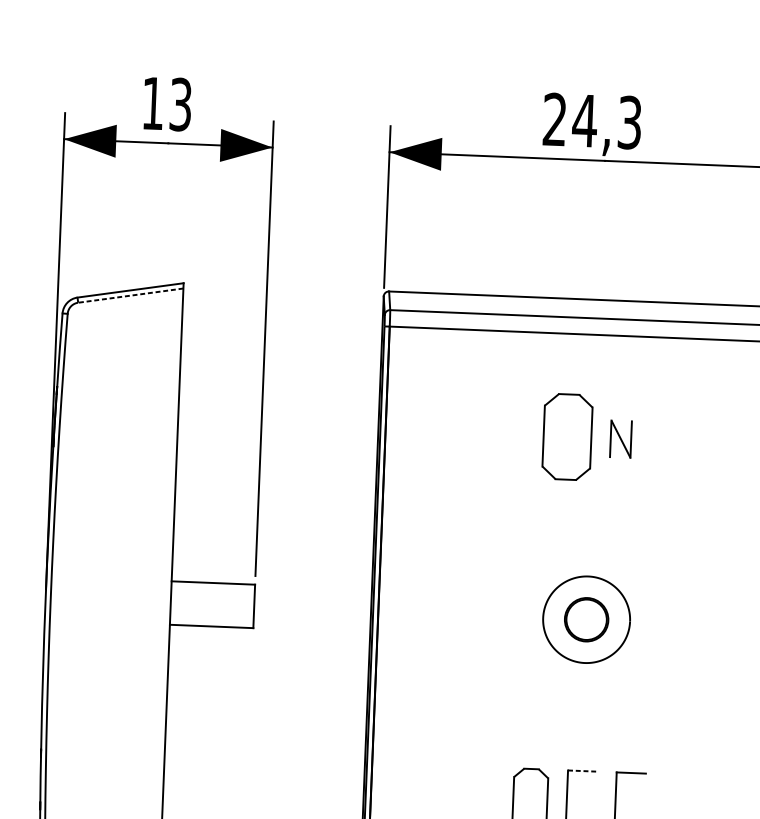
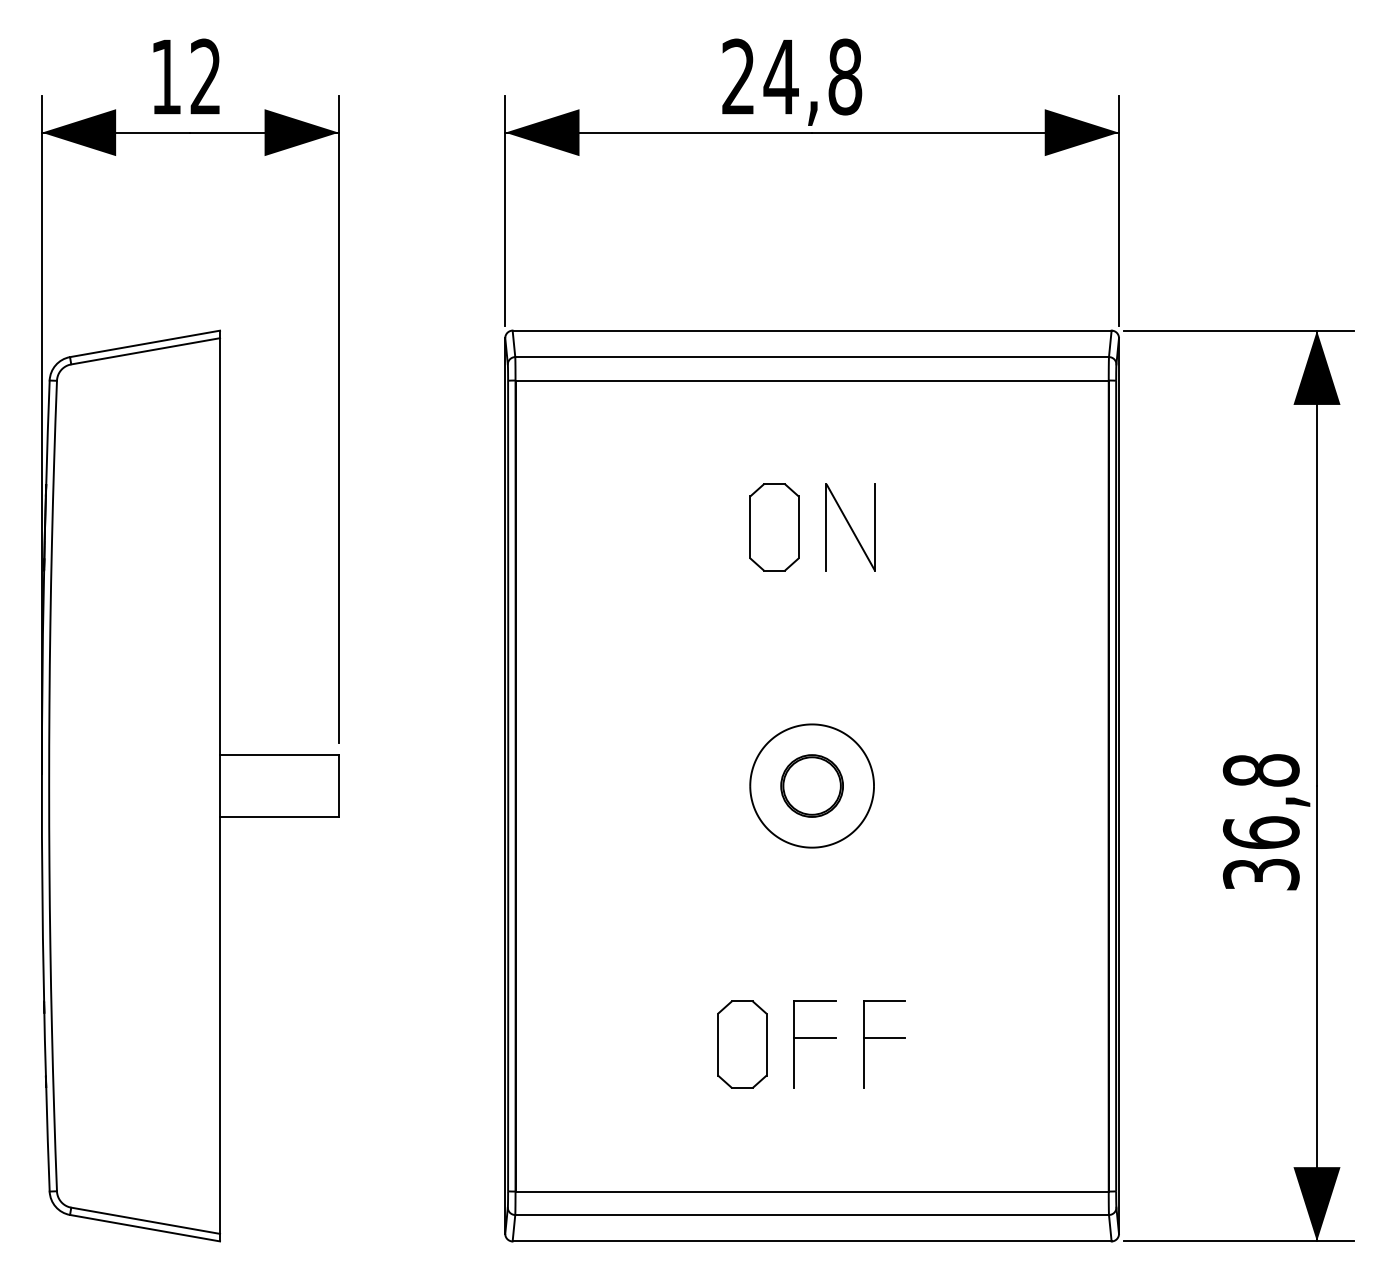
text: (180, 104) -> (205, 76), 13 -> 12
text: (630, 122) -> (845, 76), 24,3 -> 24,8
line: (130, 295) -> (145, 351), dashed -> solid
part: (567, 437) -> (774, 527), size x0.71
part: (620, 439) -> (850, 527), size x1.67
line: (582, 771) -> (815, 1001), dashed -> solid
line: (581, 797) -> (814, 1038), added
line: (630, 799) -> (884, 1038), added

